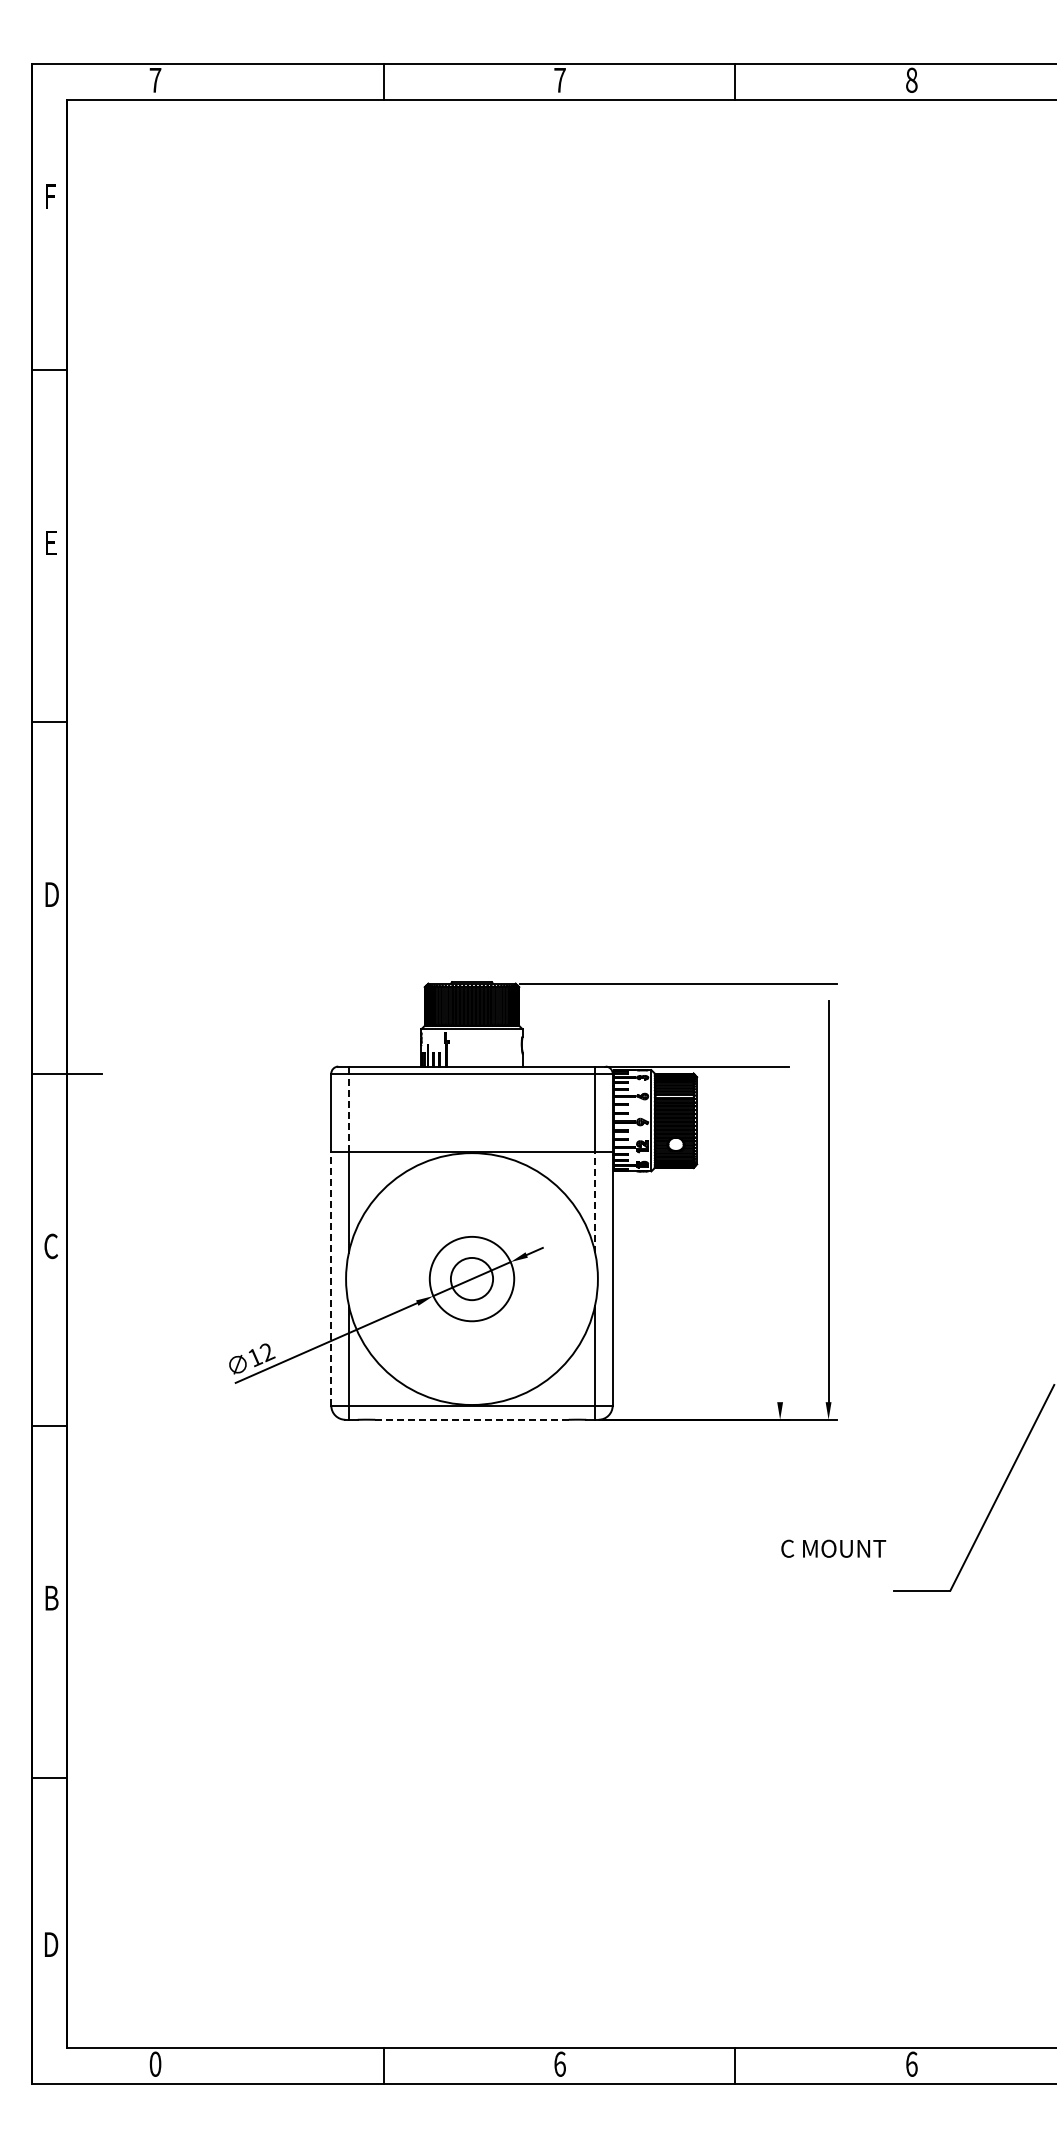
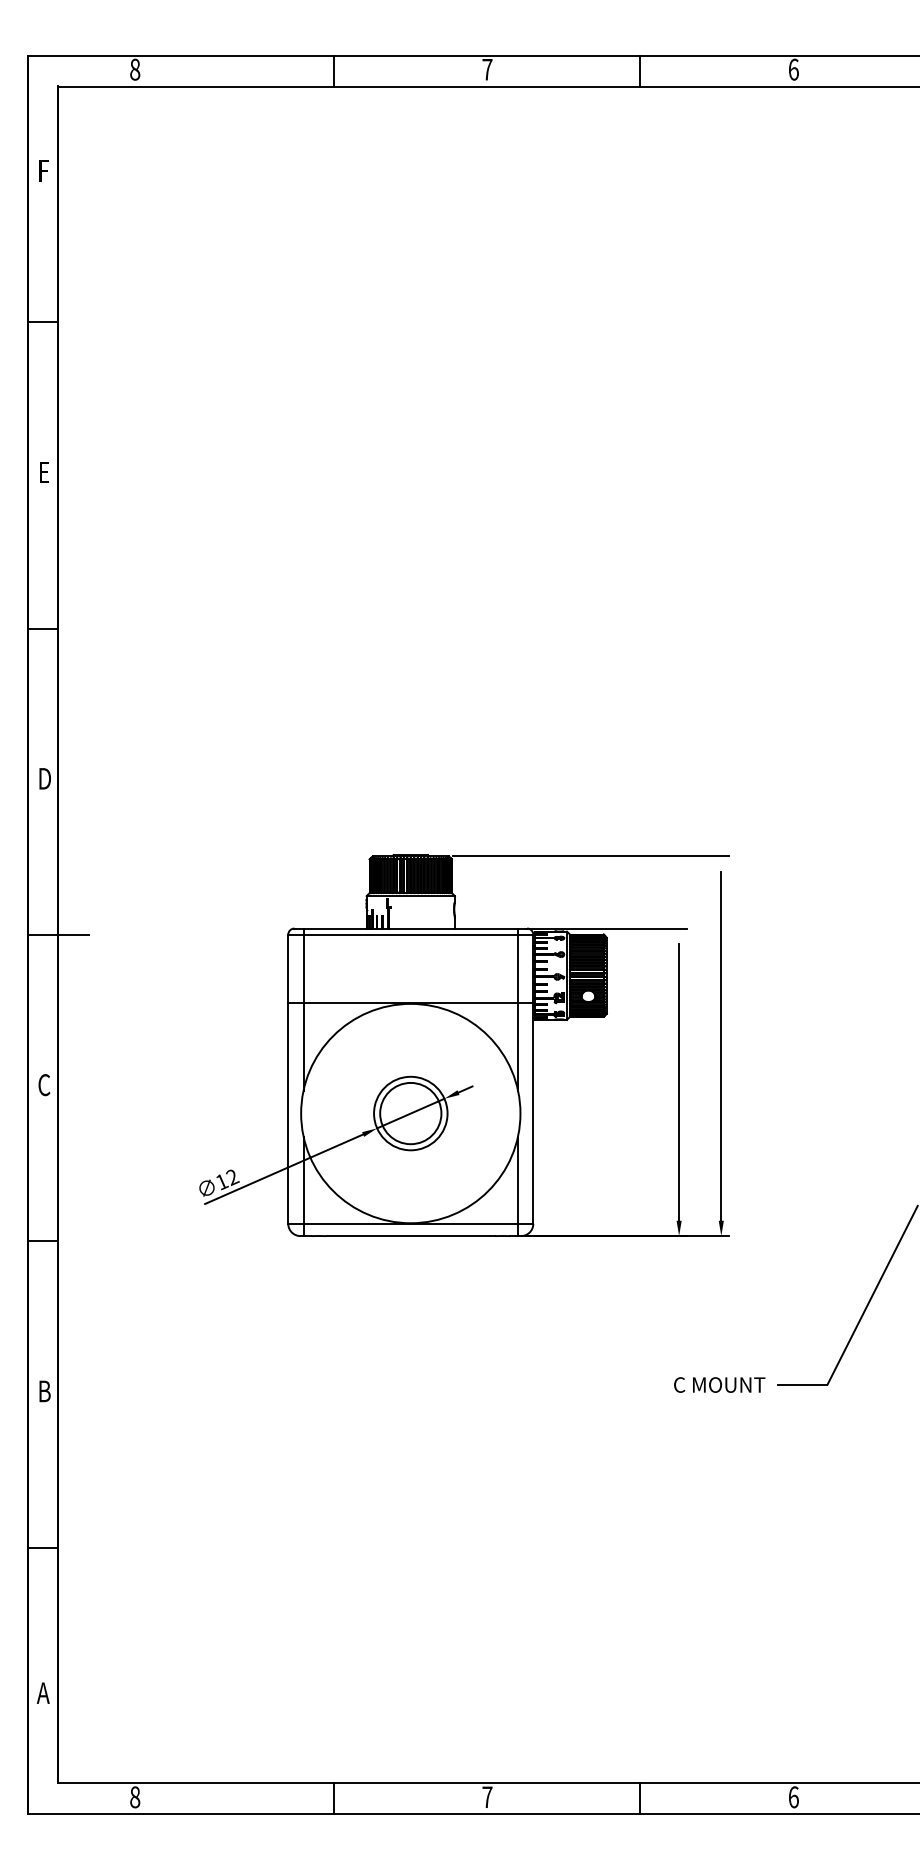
text: (155, 79) -> (135, 68), 7 -> 8
text: (911, 79) -> (793, 68), 8 -> 6
line: (348, 1112) -> (303, 968), dashed -> solid
line: (595, 1202) -> (518, 1046), dashed -> solid
line: (780, 1243) -> (679, 1082), added
circle: (471, 1278) -> (410, 1113), size x1.67
line: (331, 1279) -> (288, 1113), dashed -> solid
line: (472, 1419) -> (411, 1235), dashed -> solid
text: (833, 1548) -> (719, 1384), moved
text: (50, 1944) -> (43, 1693), D -> A
text: (559, 2063) -> (486, 1796), 6 -> 7
text: (155, 2064) -> (135, 1797), 0 -> 8

